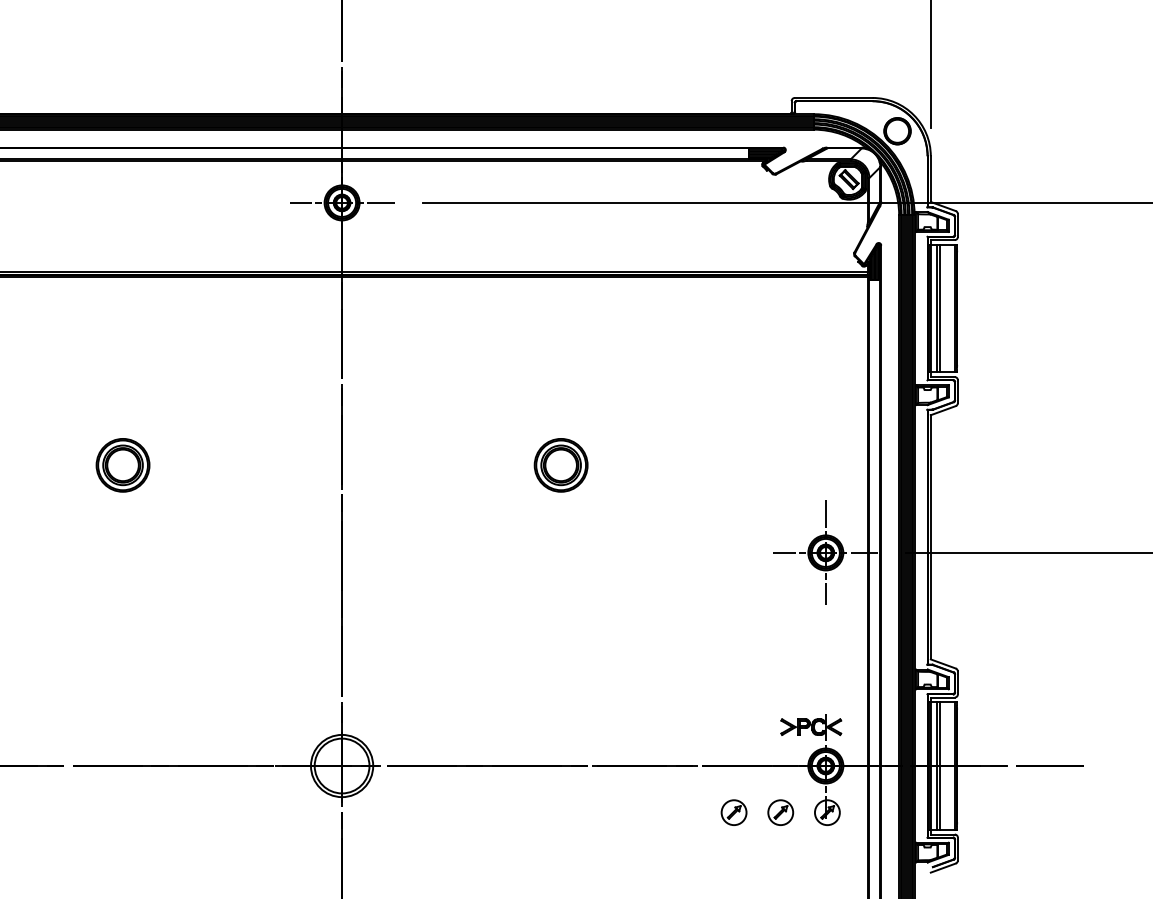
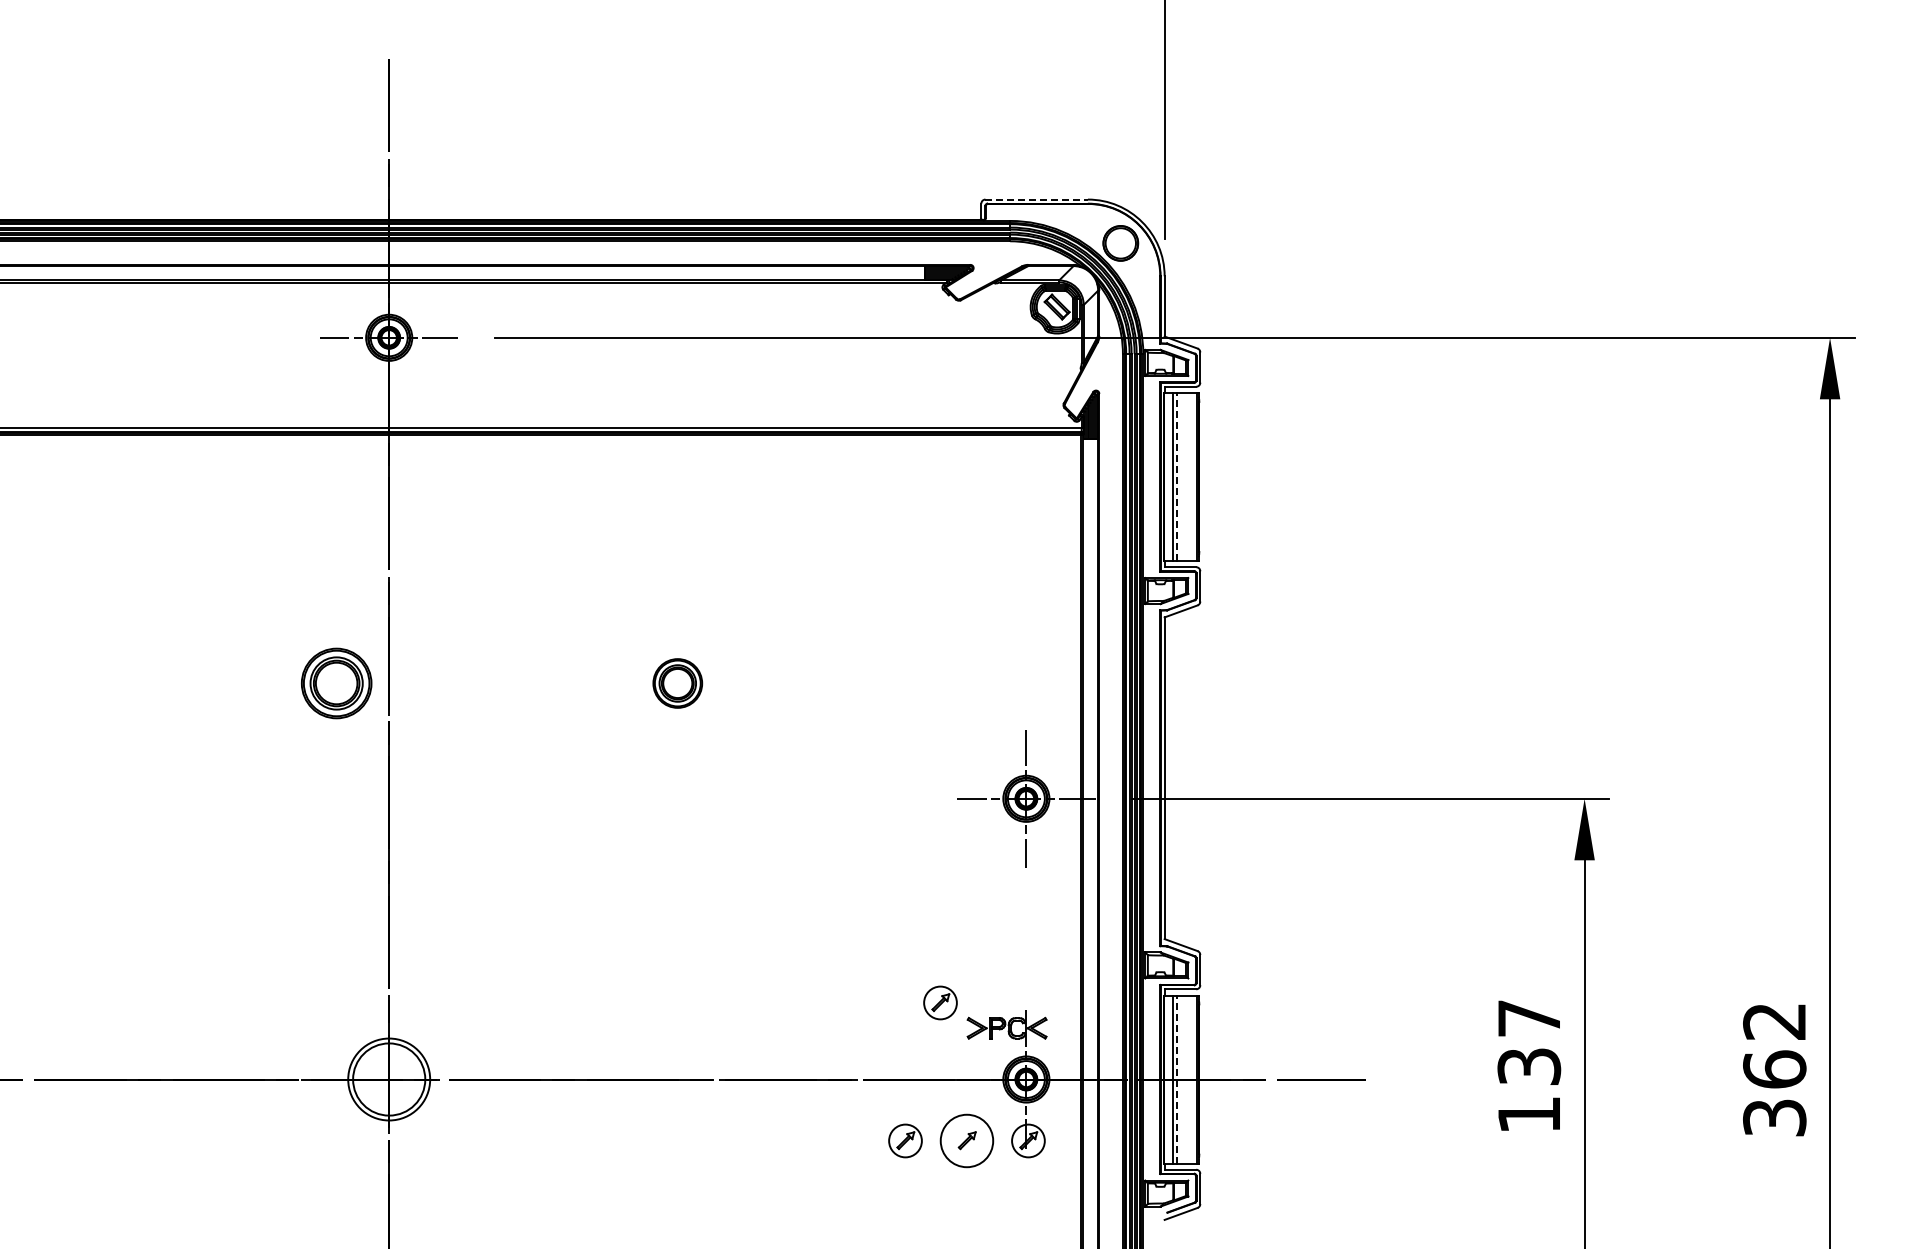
line: (834, 97) -> (1037, 199), solid -> dashed
line: (940, 308) -> (1177, 476), solid -> dashed
part: (122, 465) -> (336, 683), moved
part: (560, 465) -> (677, 683), size x0.7
part: (760, 707) -> (940, 1002), added
line: (940, 766) -> (1177, 1079), solid -> dashed
circle: (780, 812) -> (966, 1140), size x1.6

